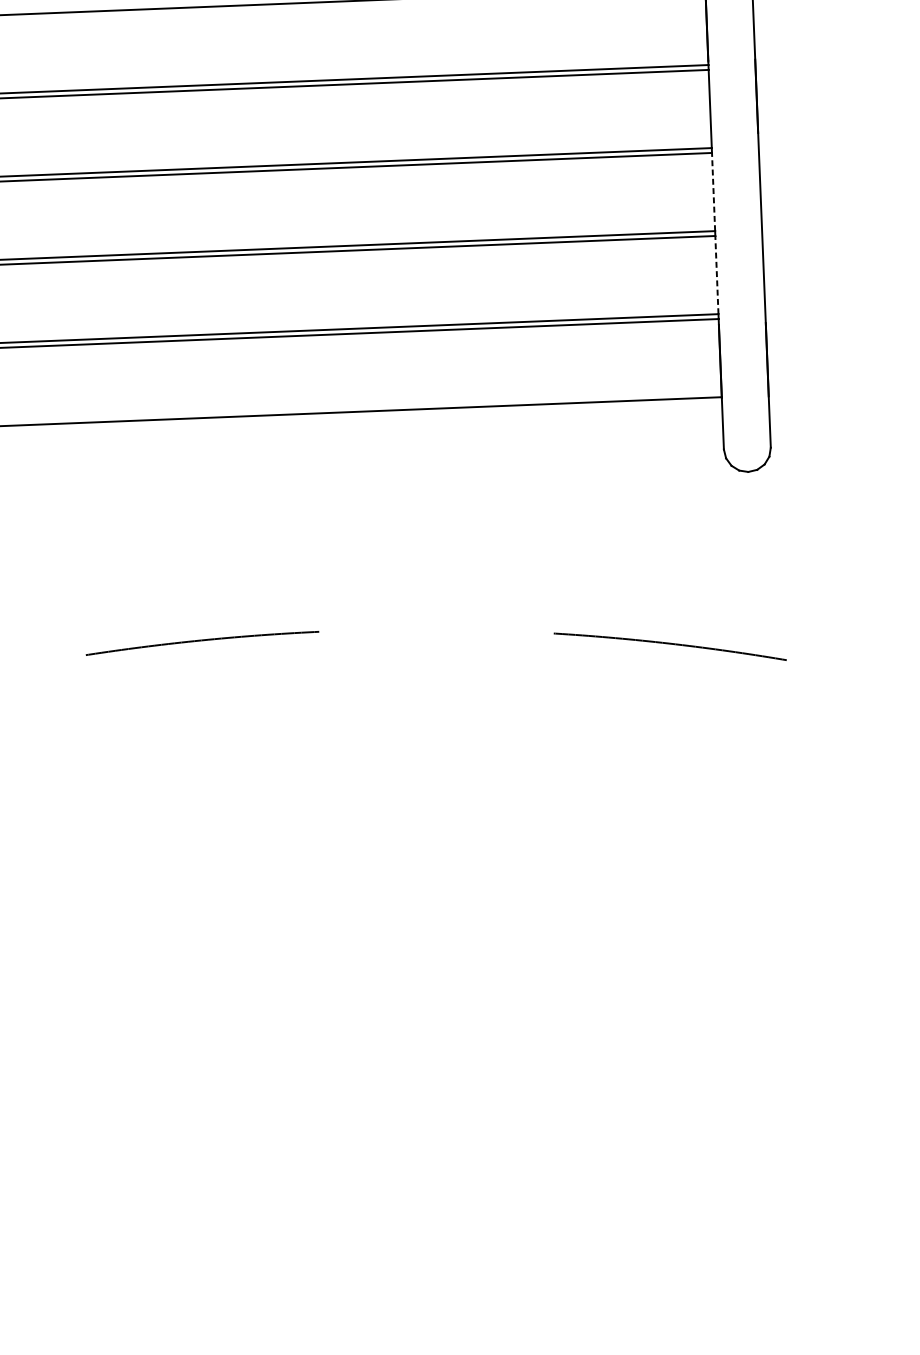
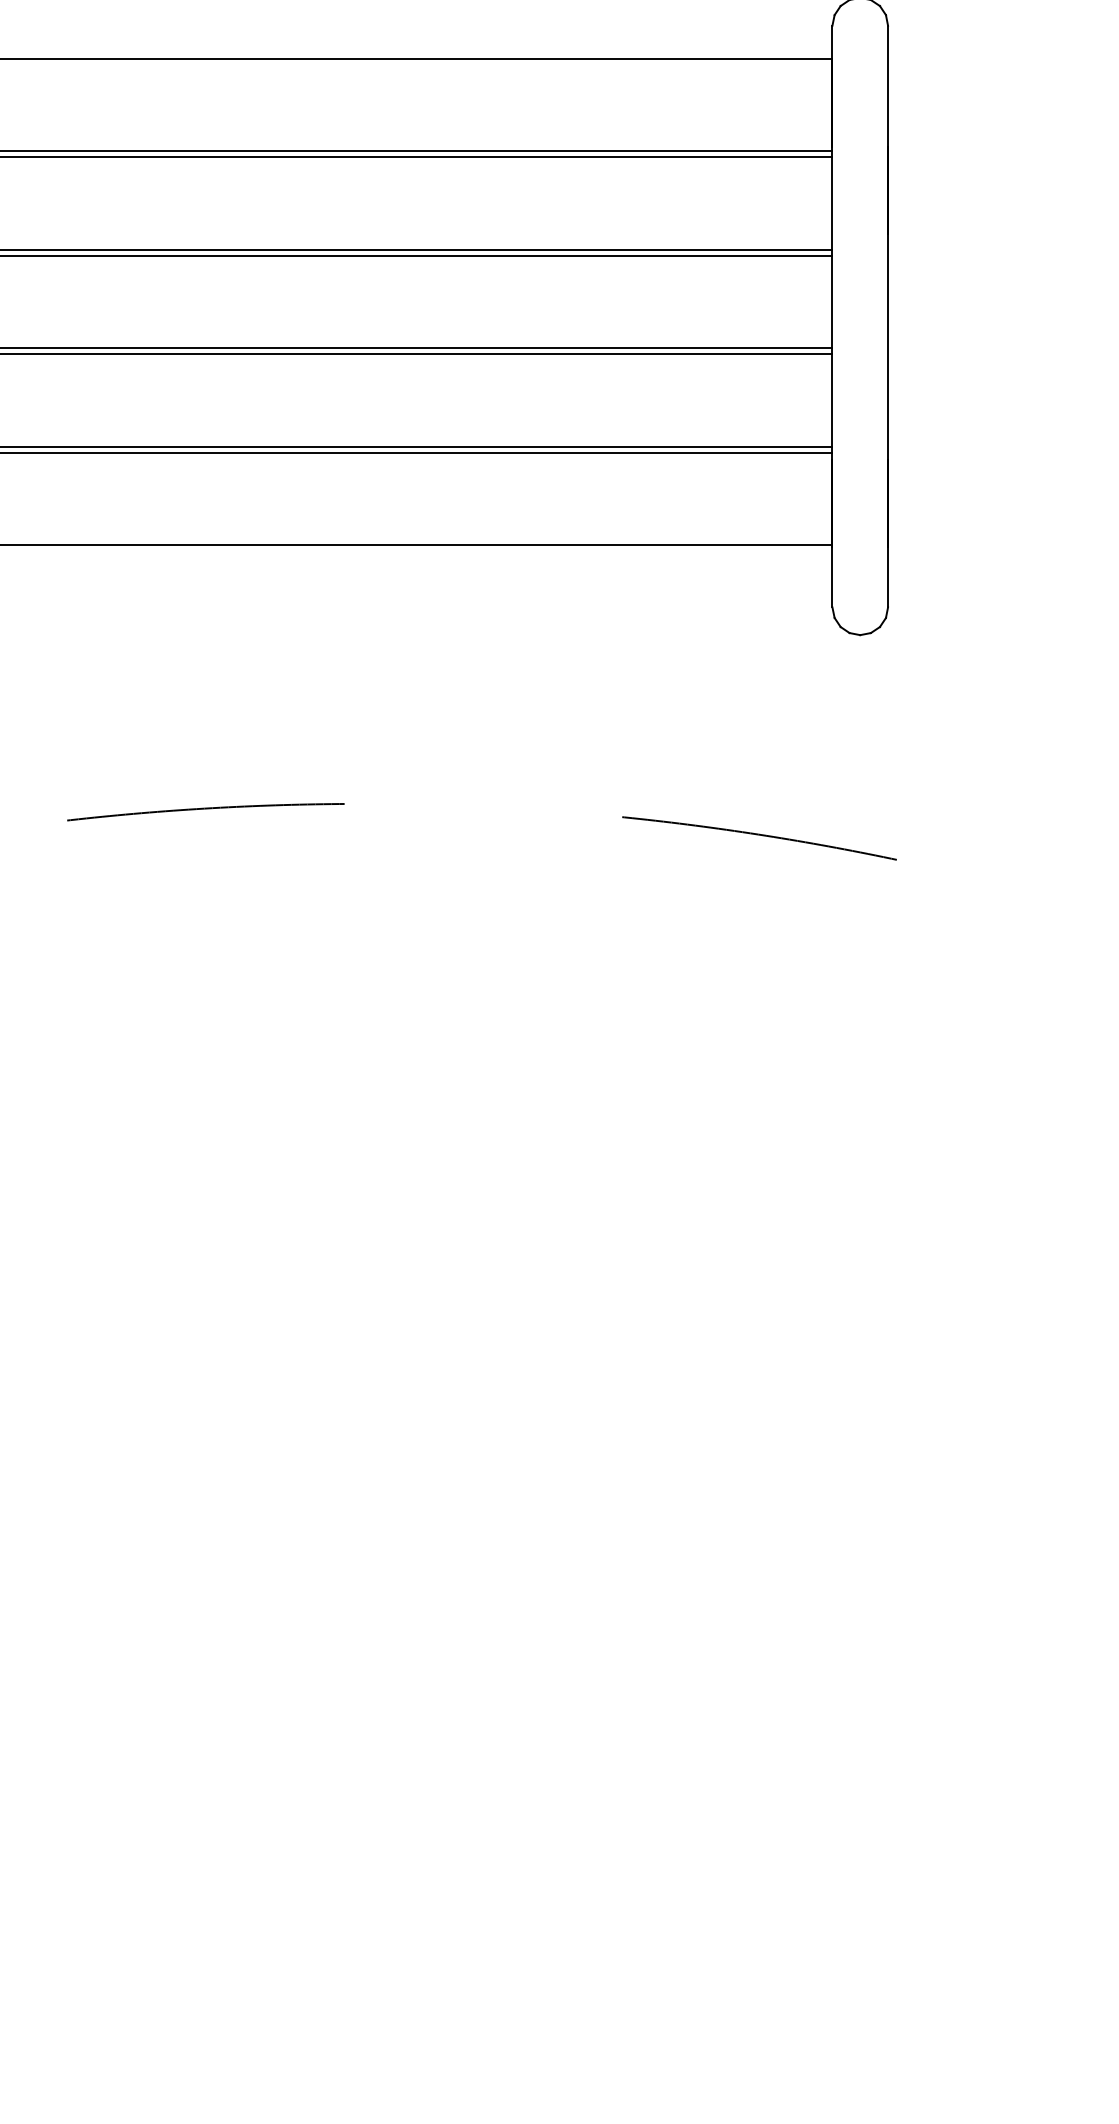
line: (713, 191) -> (832, 301), dashed -> solid
line: (716, 275) -> (832, 400), dashed -> solid

